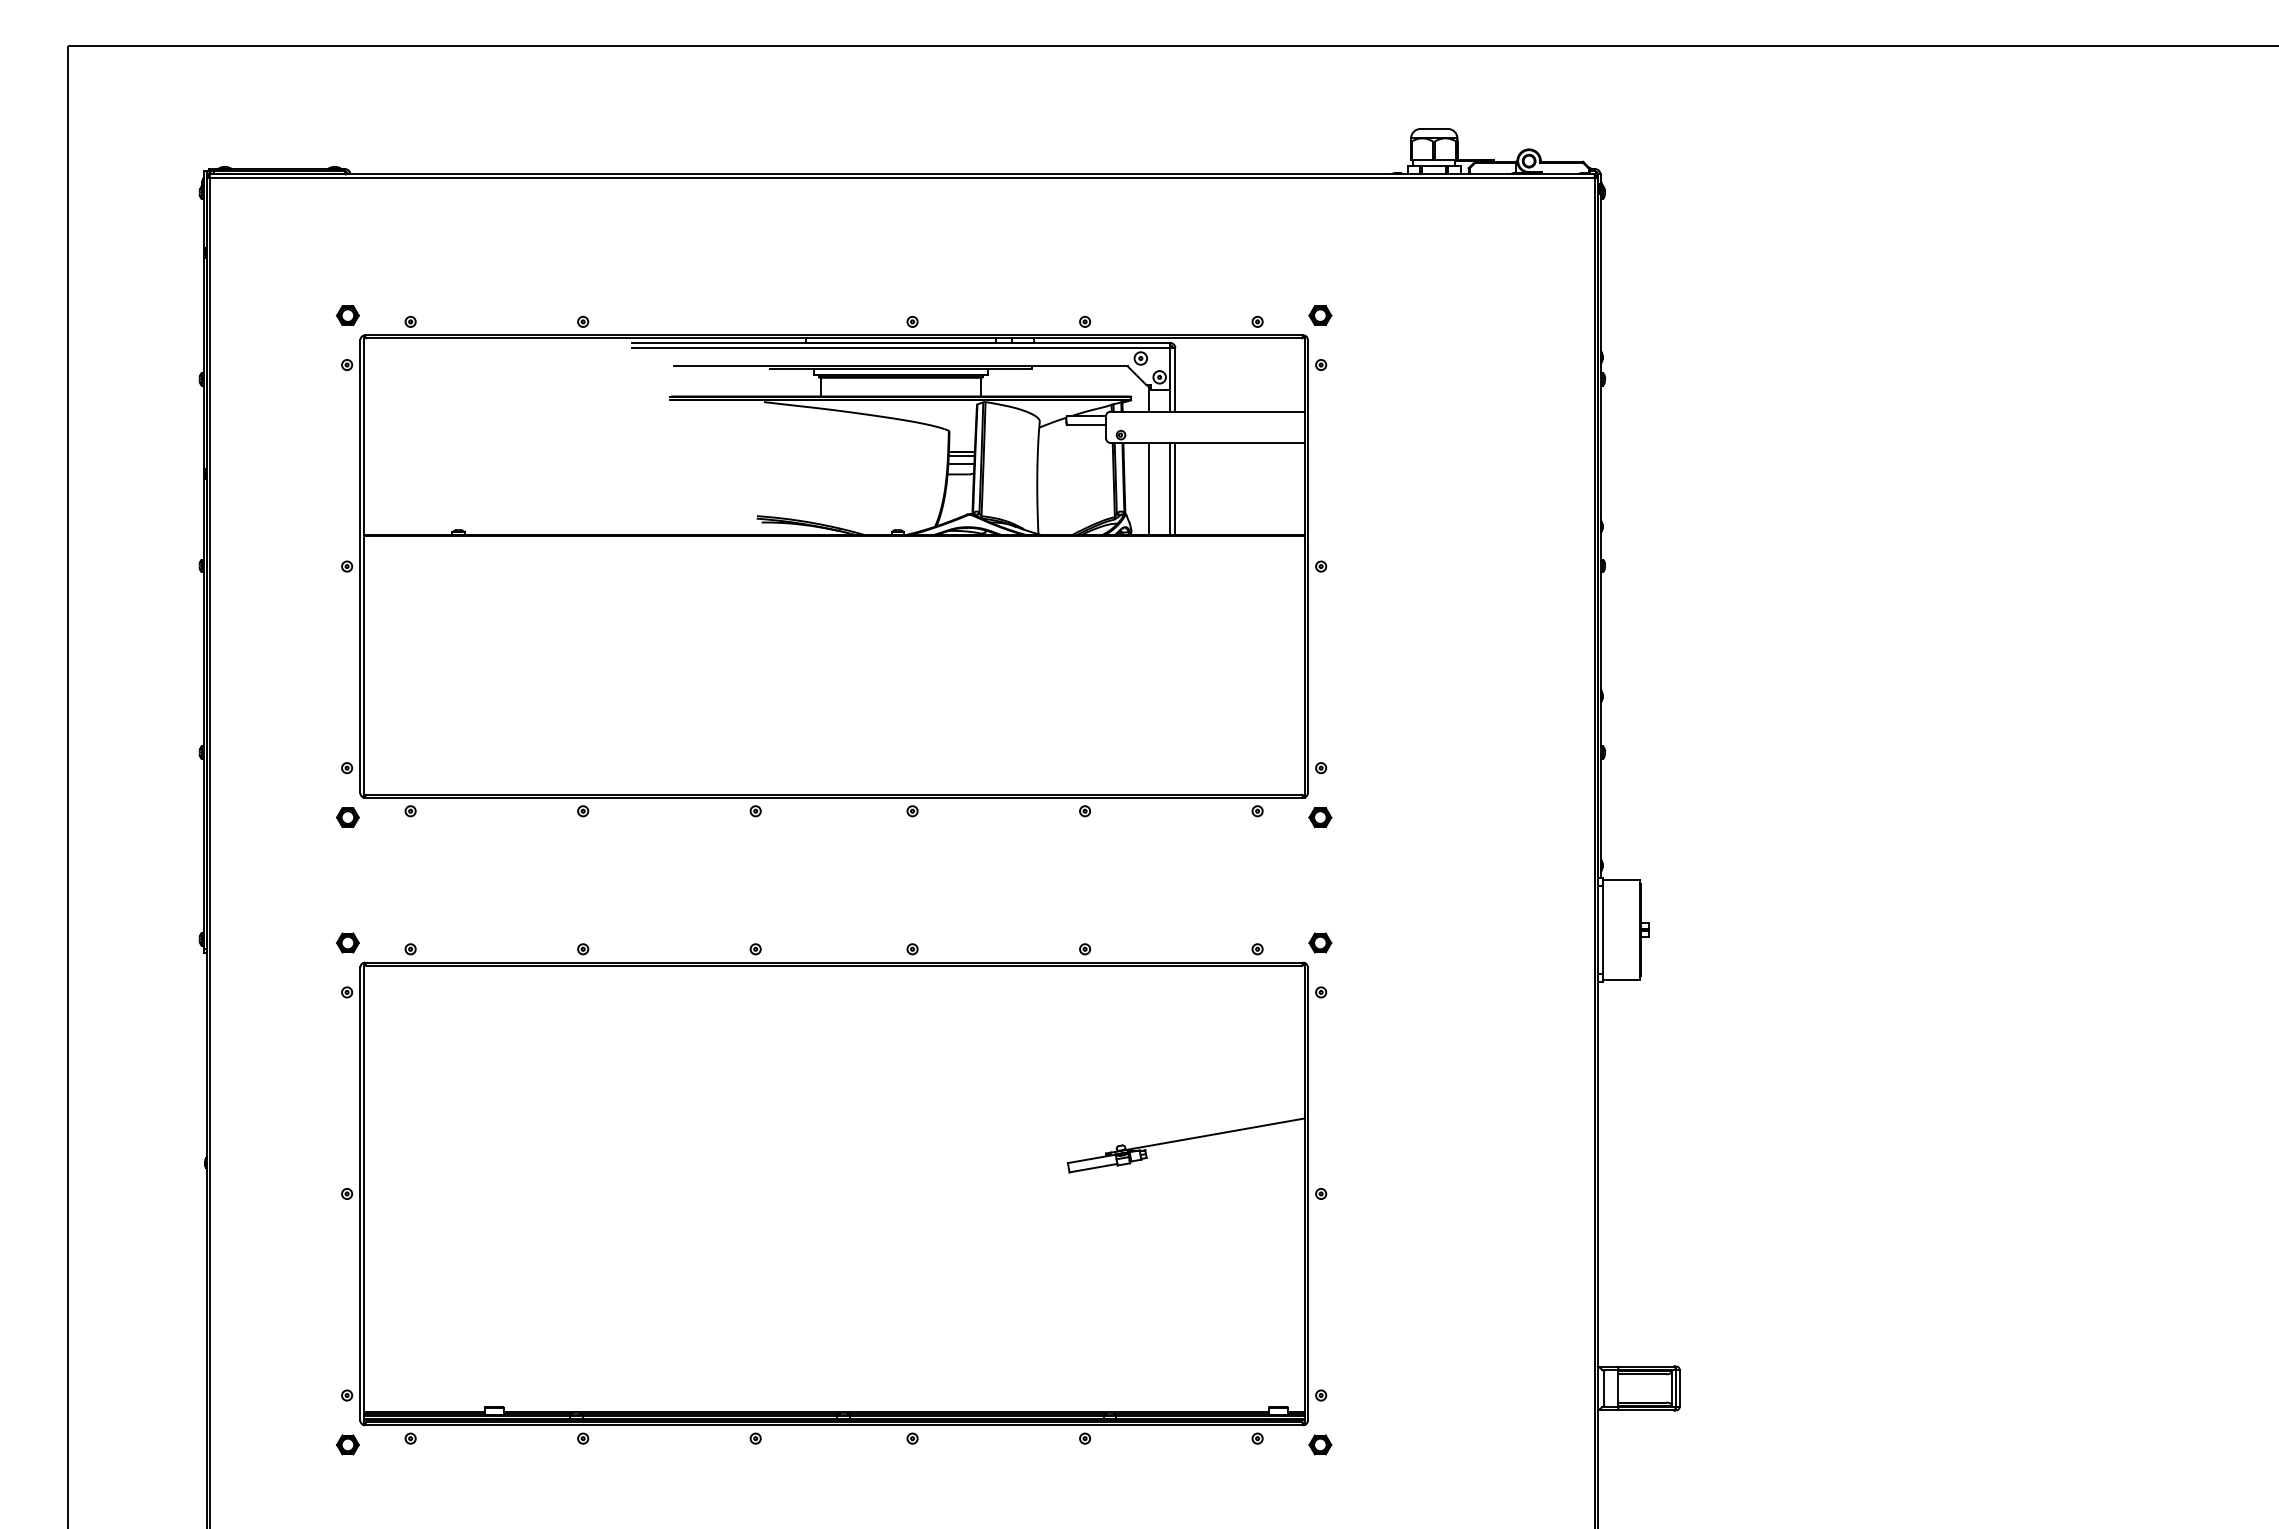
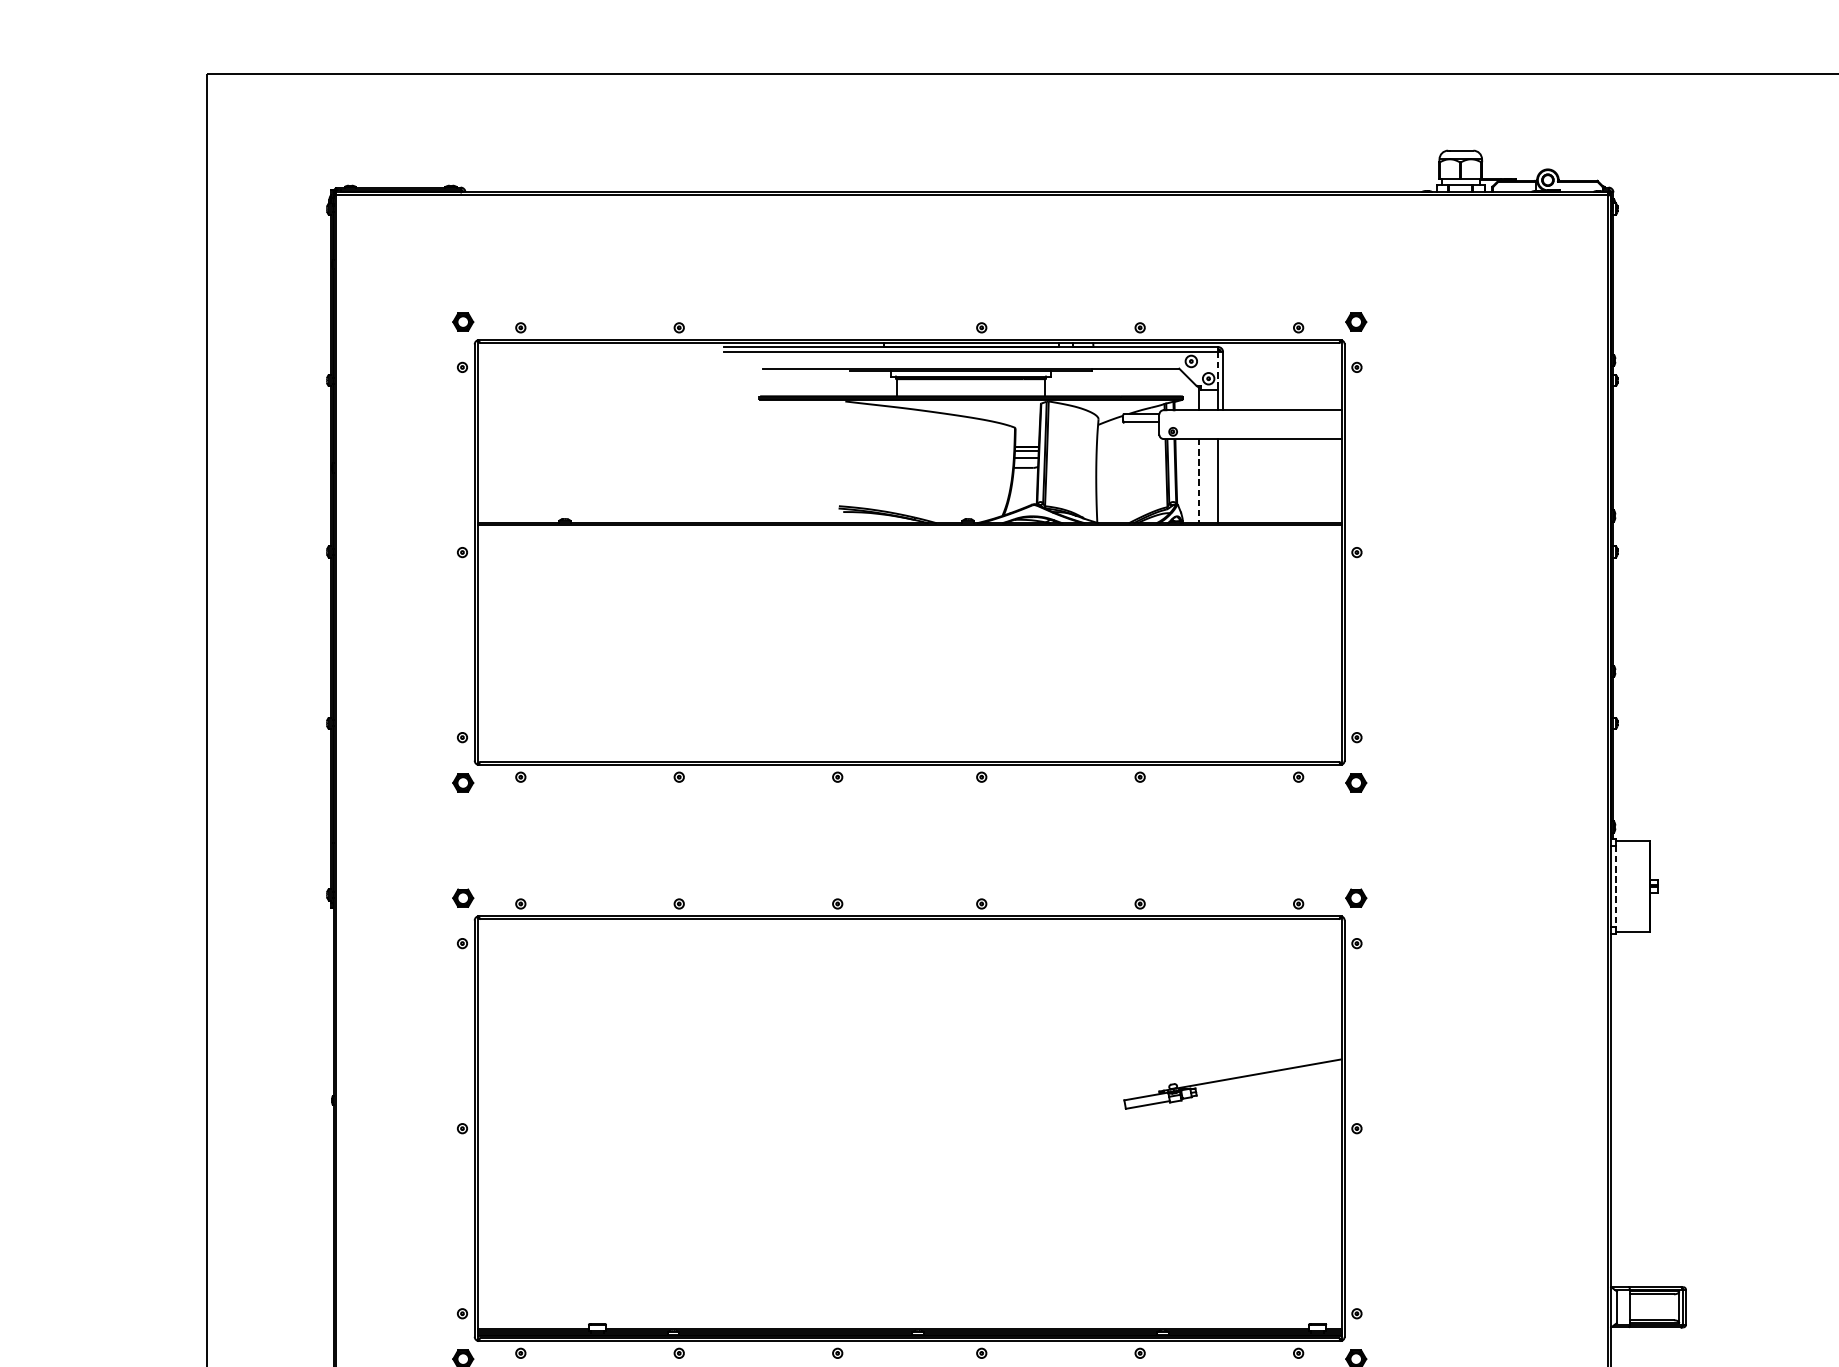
line: (1170, 369) -> (1218, 371), solid -> dashed
line: (1149, 488) -> (1199, 480), solid -> dashed
line: (1175, 488) -> (1223, 480), removed
line: (1603, 930) -> (1616, 886), solid -> dashed

